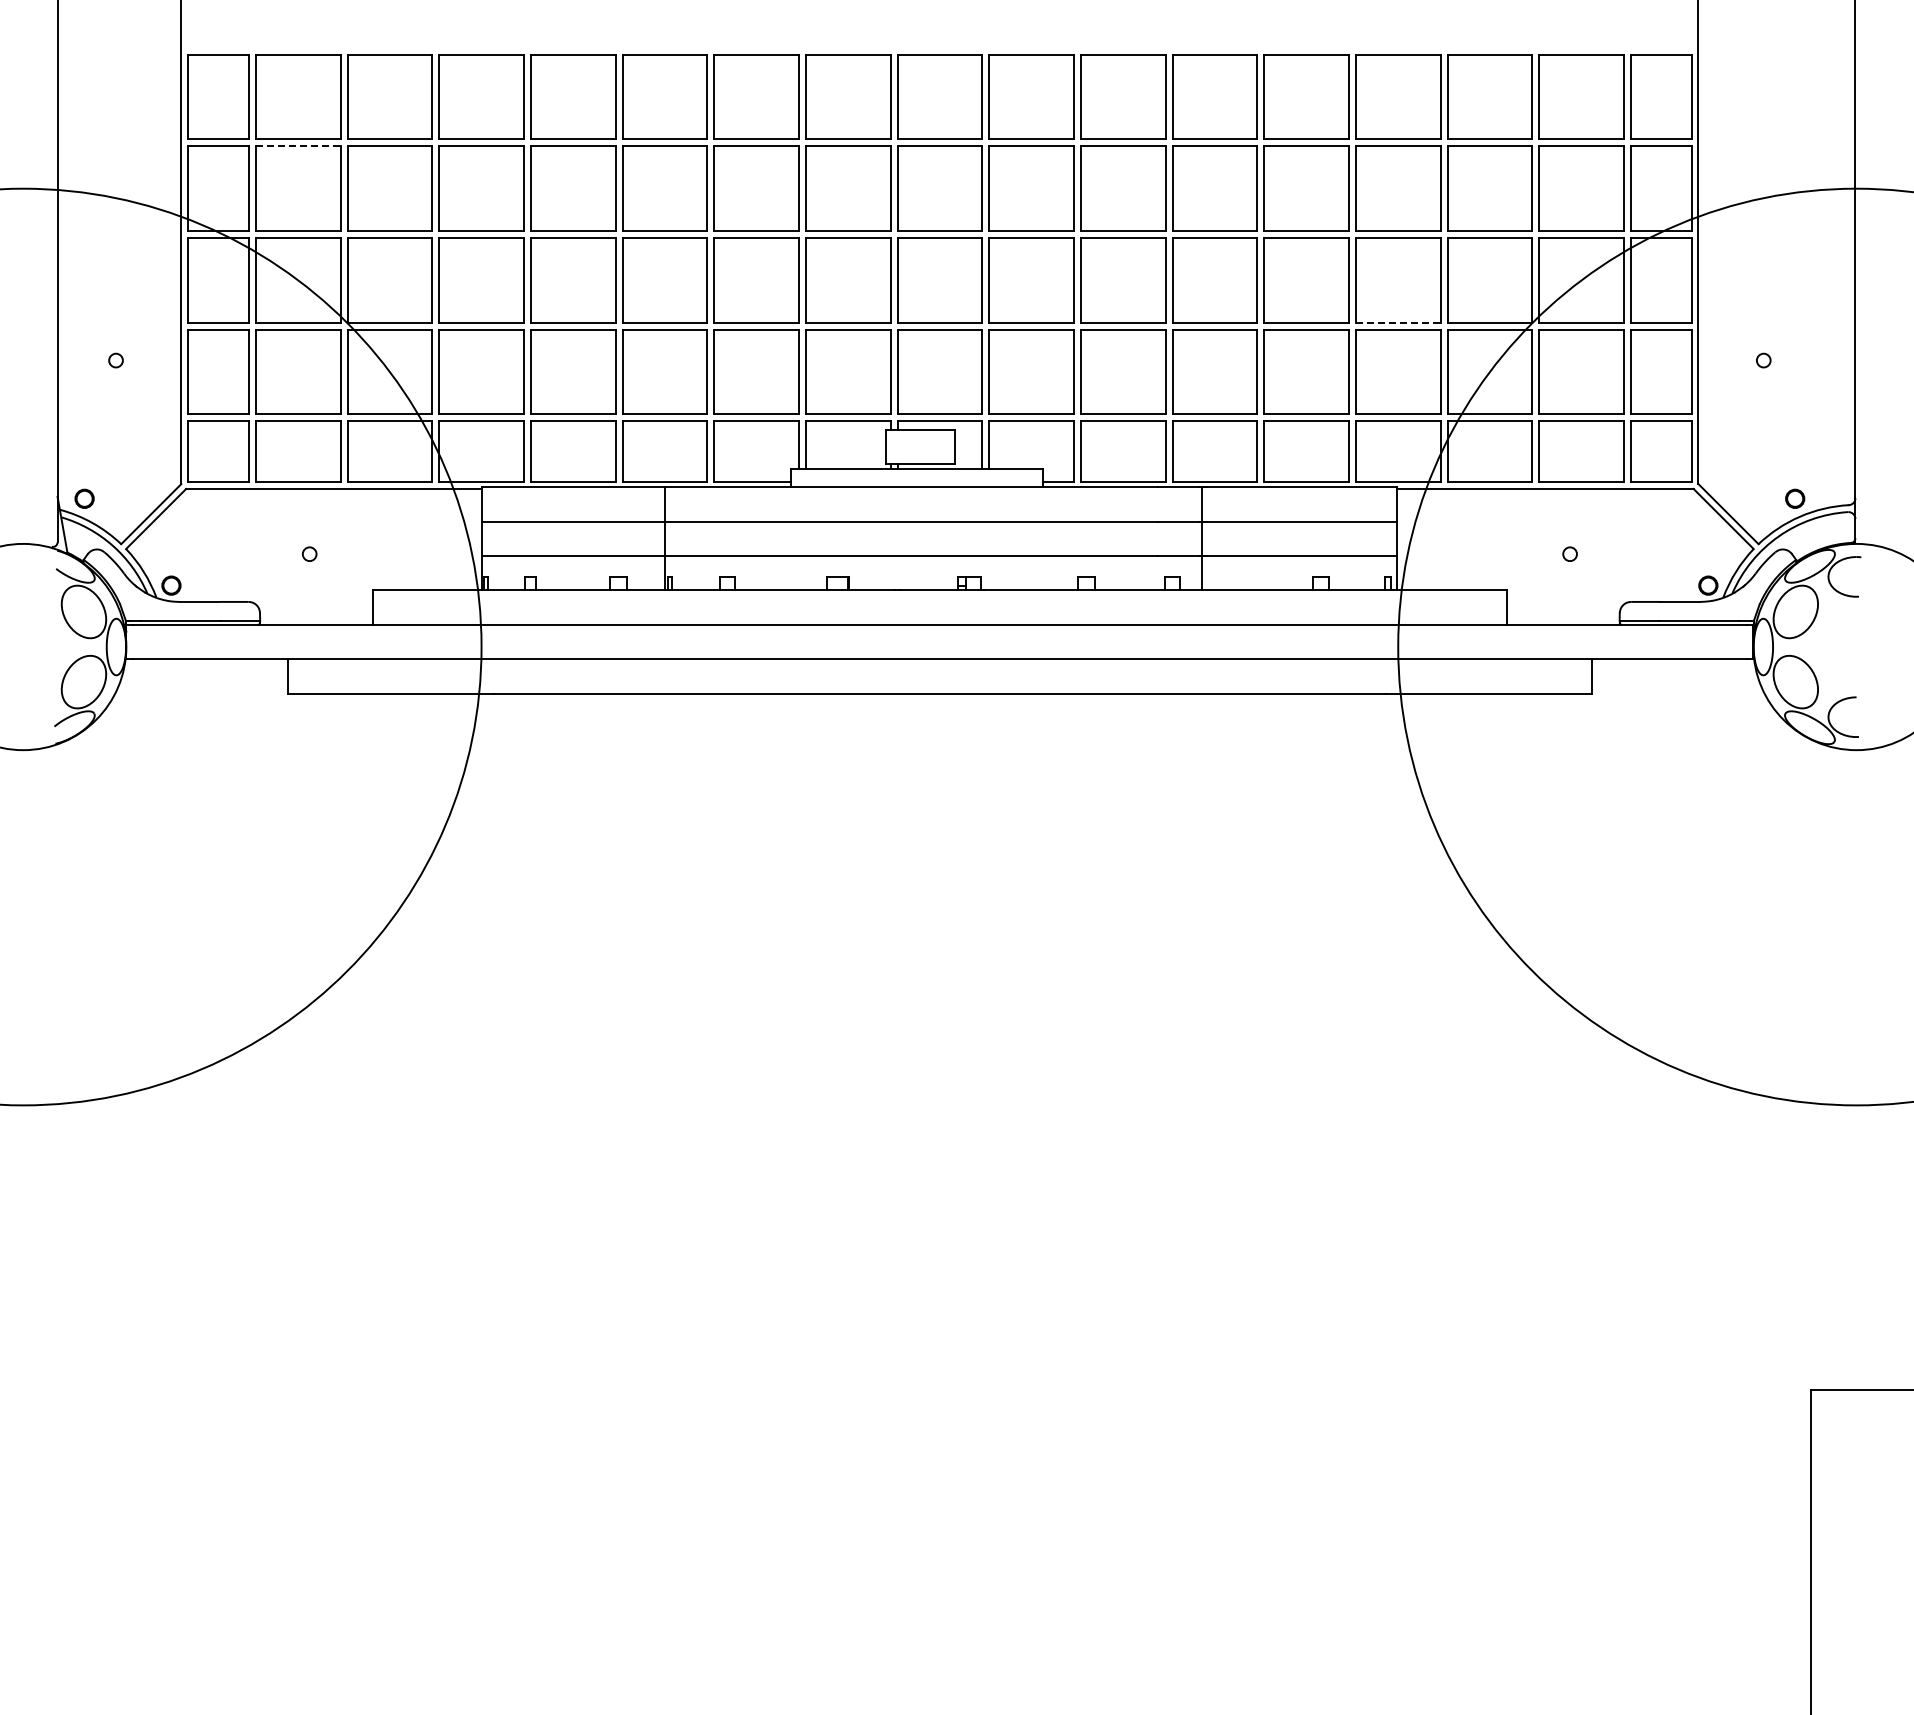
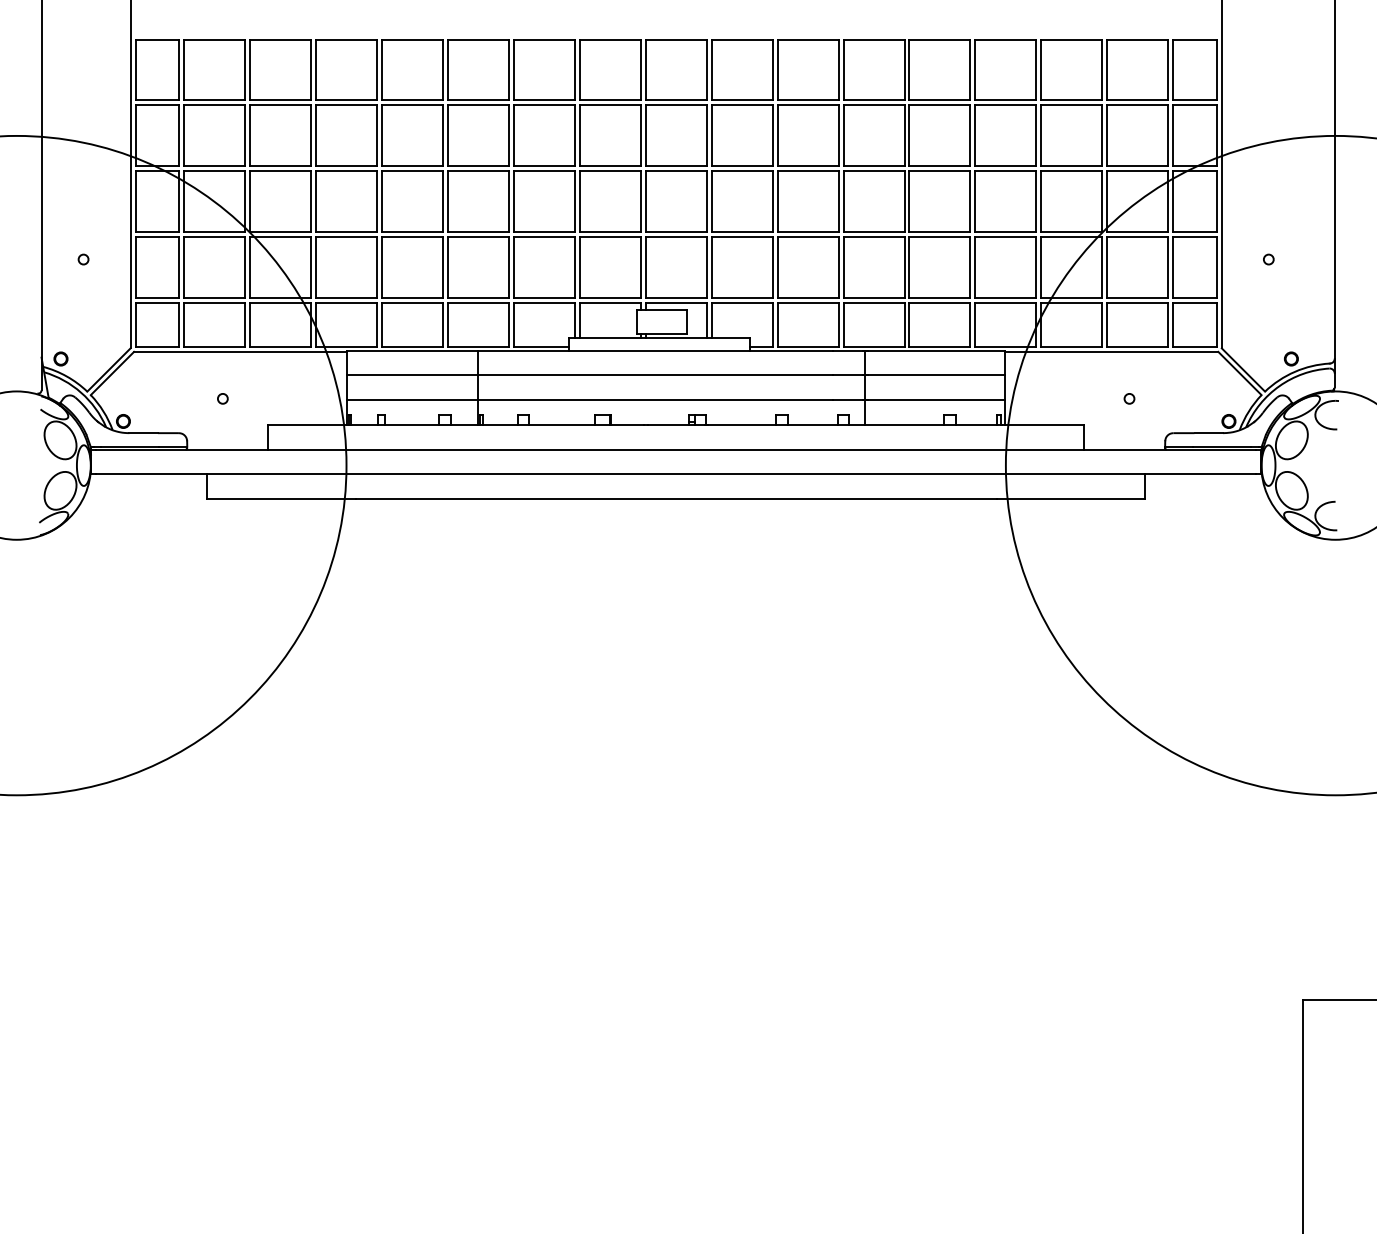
line: (298, 146) -> (214, 105), dashed -> solid
line: (1398, 322) -> (1006, 232), dashed -> solid

